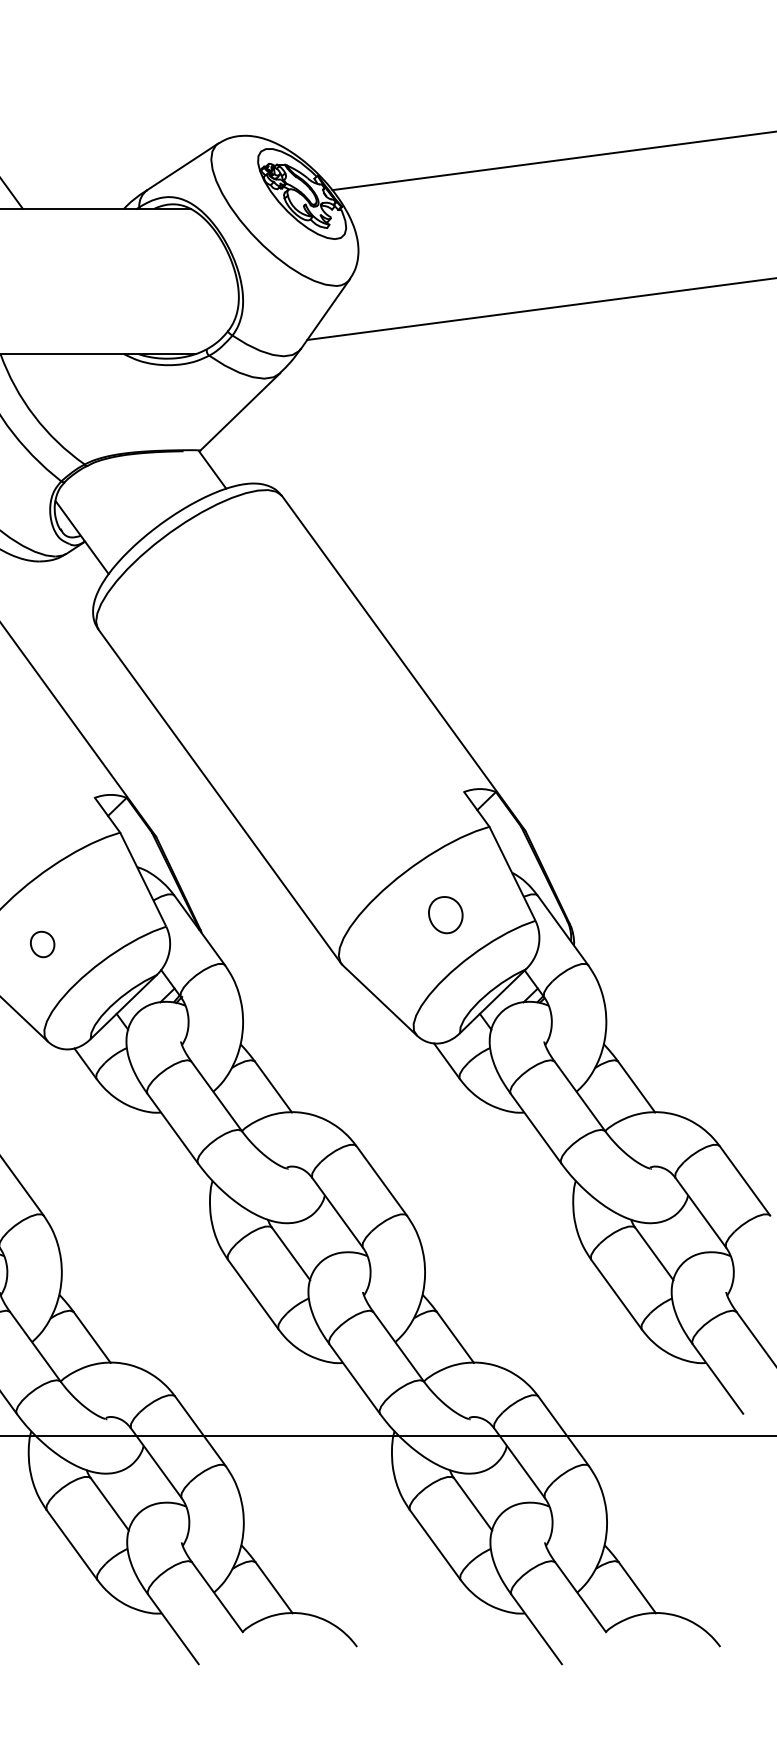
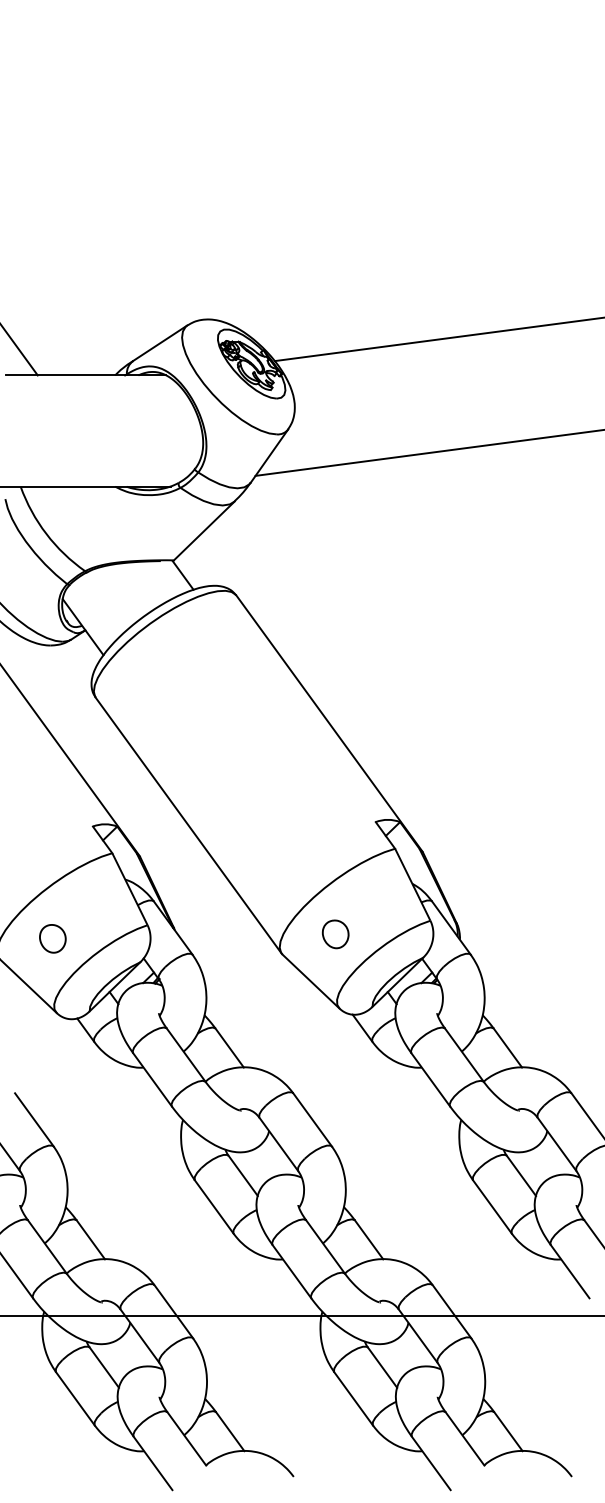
part: (445, 915) -> (335, 934), moved
part: (42, 944) -> (52, 938), size x1.43

